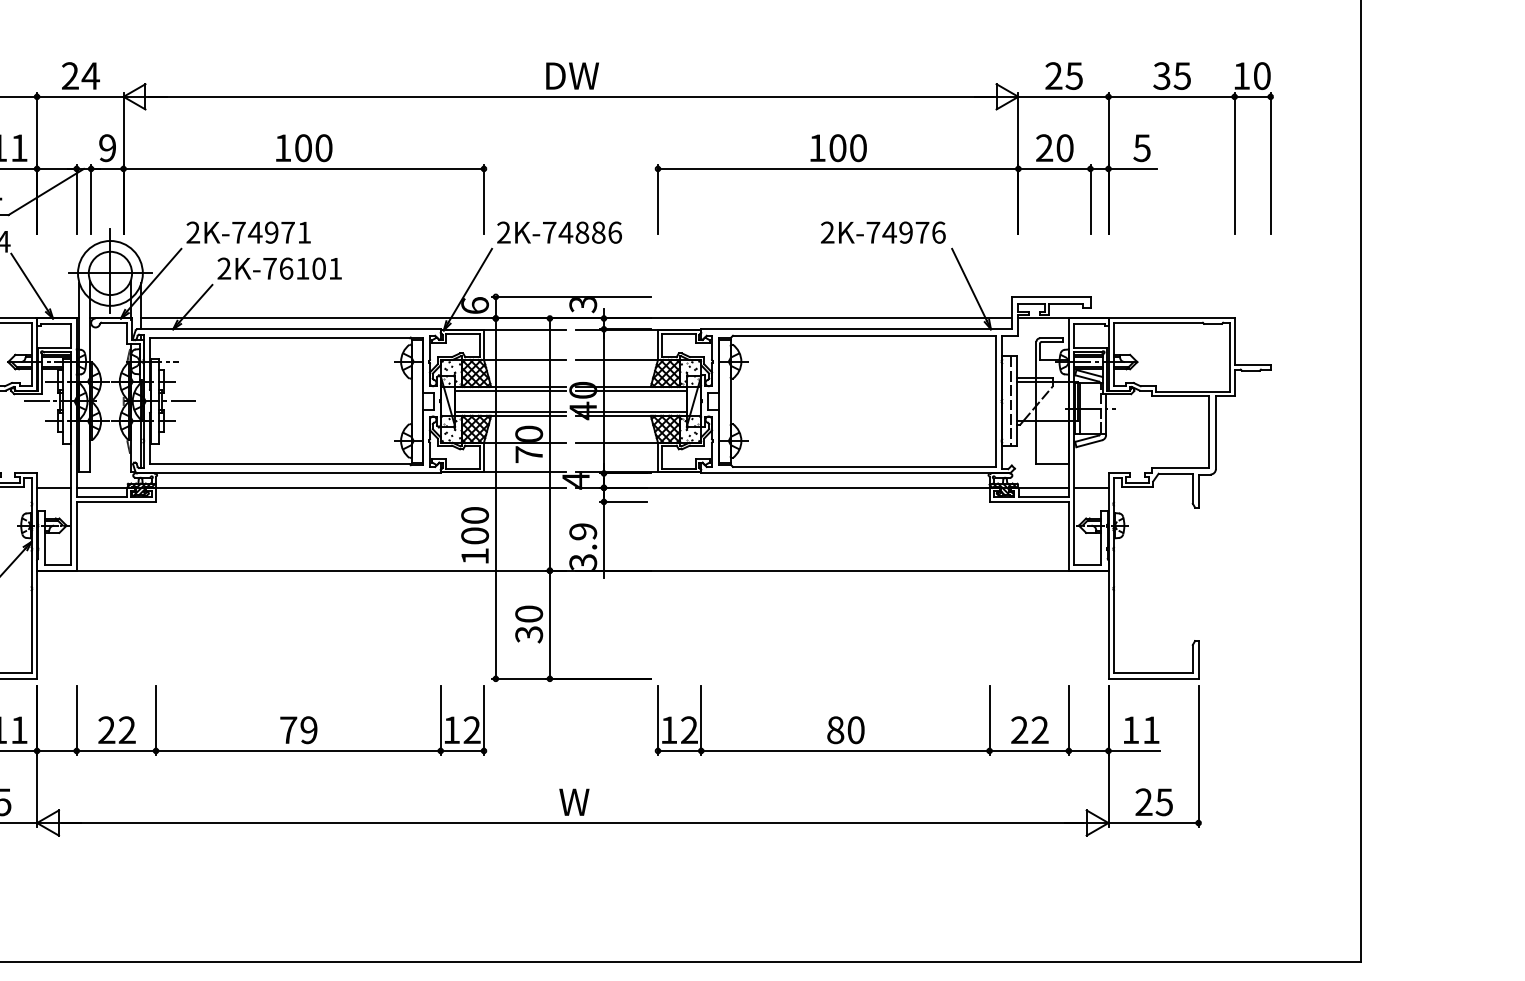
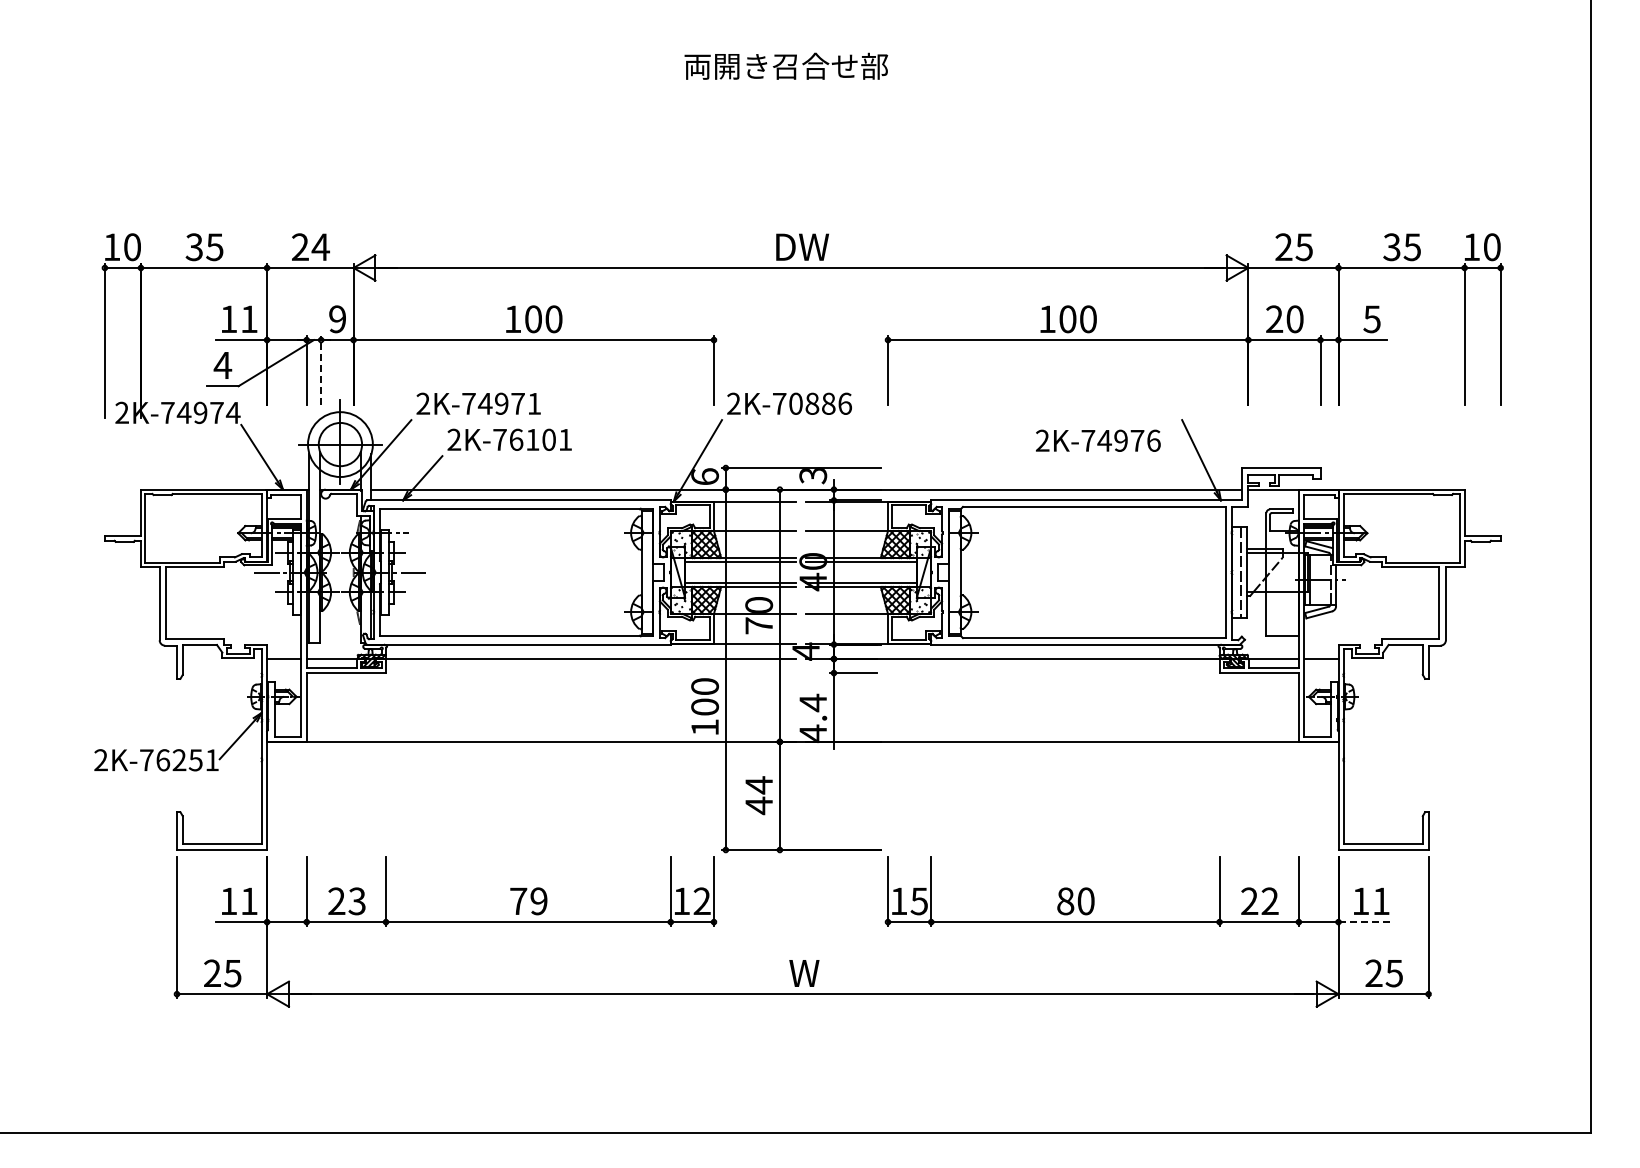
line: (91, 199) -> (321, 370), solid -> dashed
text: (565, 232) -> (795, 403), 2K-74886 -> 2K-70886
text: (883, 232) -> (1098, 440), moved
text: (583, 545) -> (813, 716), 3.9 -> 4.4
text: (529, 624) -> (759, 795), 30 -> 44
text: (126, 730) -> (356, 901), 22 -> 23
text: (688, 730) -> (918, 901), 12 -> 15
line: (1134, 751) -> (1364, 922), solid -> dashed

